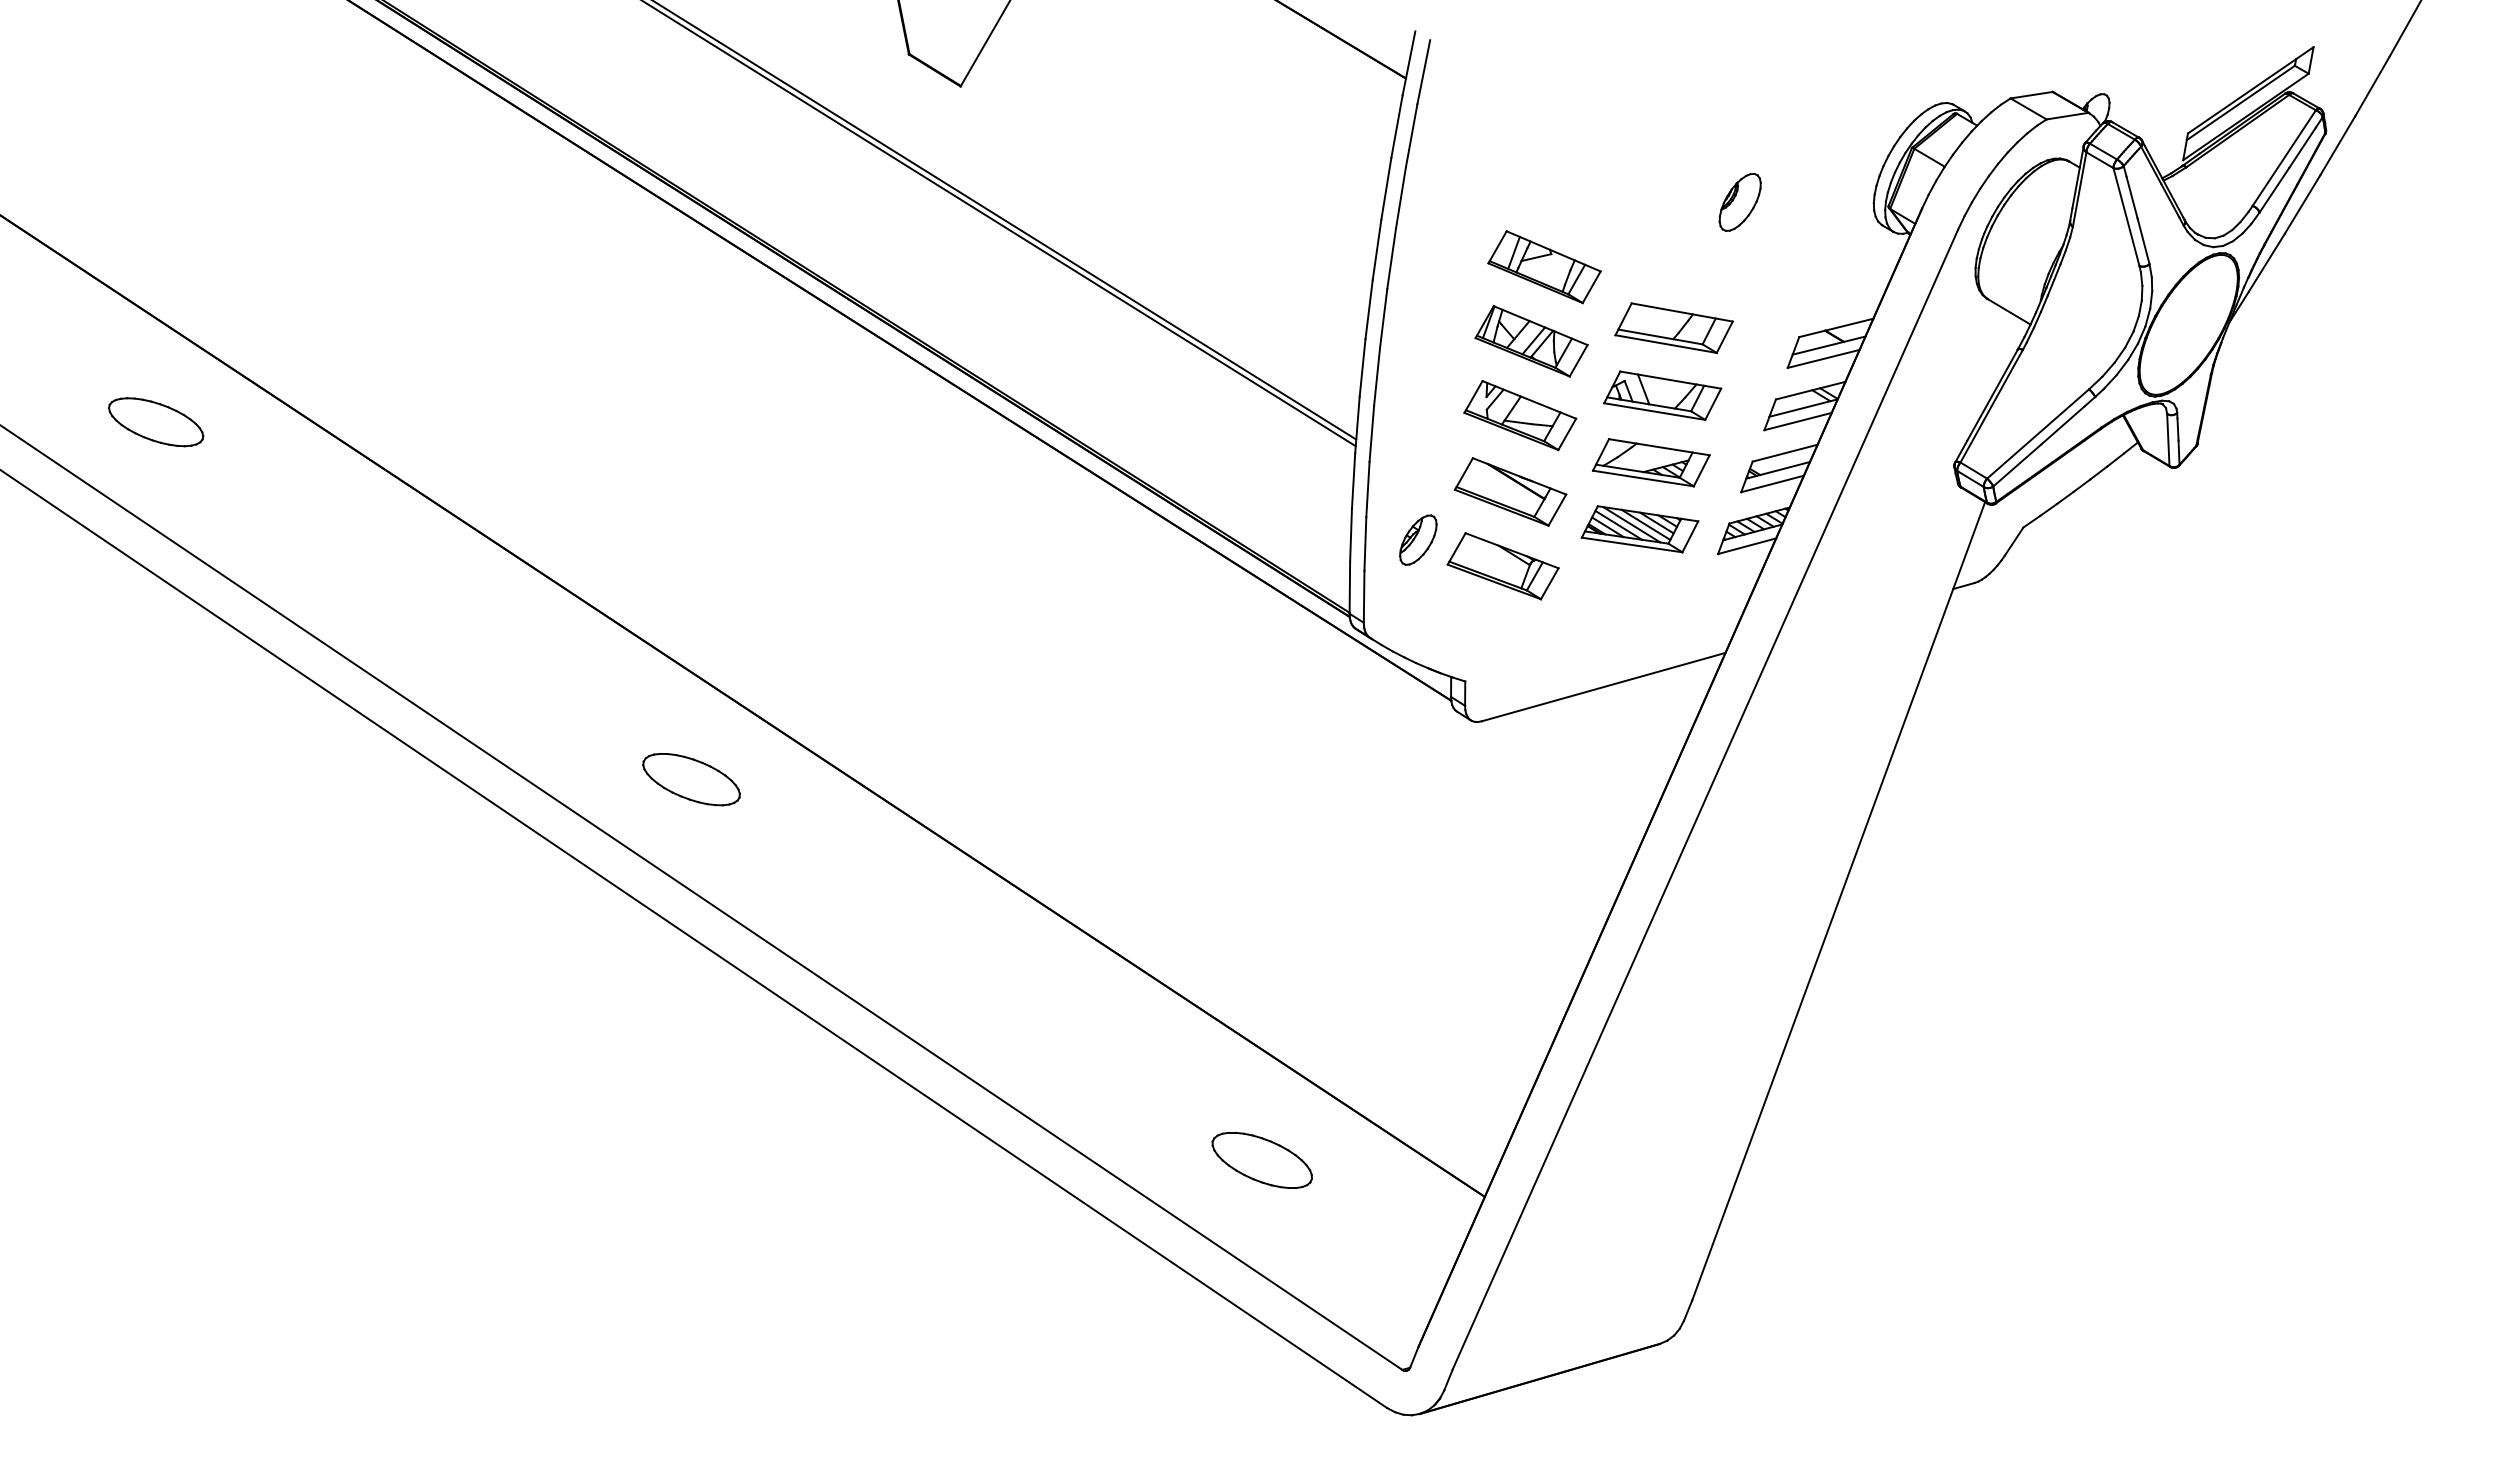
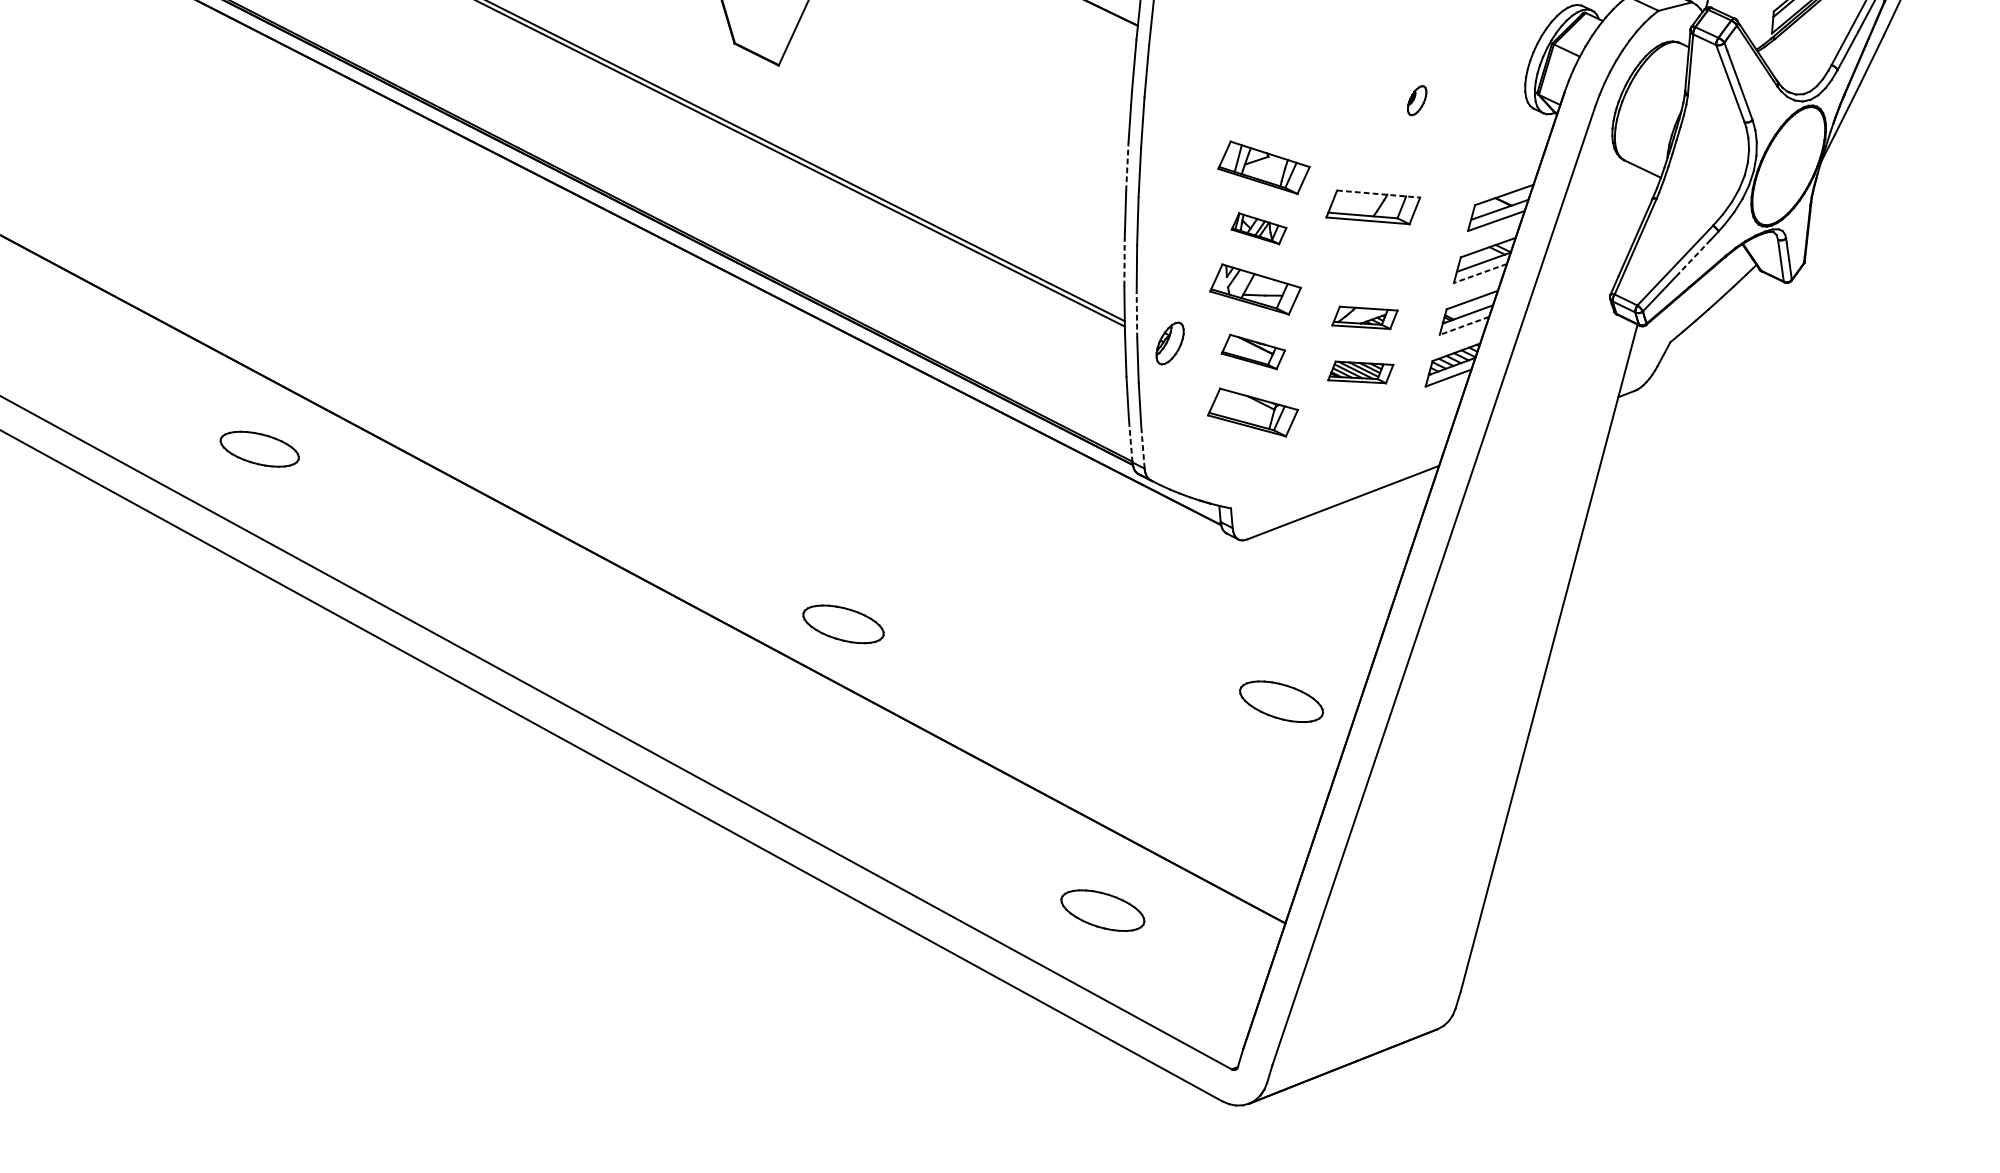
part: (1739, 201) -> (1416, 100), size x0.6
line: (1377, 249) -> (1127, 166), solid -> dashed
line: (1682, 312) -> (1378, 194), solid -> dashed
part: (1531, 341) -> (1259, 228), size x0.6
line: (1362, 367) -> (1124, 262), solid -> dashed
part: (1662, 395) -> (1368, 262), removed
line: (1798, 421) -> (1480, 273), solid -> dashed
part: (156, 422) -> (260, 449), moved
line: (2062, 425) -> (1694, 256), solid -> dashed
line: (1371, 433) -> (1136, 315), solid -> dashed
part: (1651, 462) -> (1365, 317), size x0.7
line: (1772, 484) -> (1464, 326), solid -> dashed
part: (1510, 491) -> (1253, 351), size x0.7
part: (1639, 529) -> (1360, 372), size x0.7
part: (1418, 539) -> (1170, 343), moved
line: (1349, 587) -> (1130, 441), solid -> dashed
line: (1364, 596) -> (1143, 447), solid -> dashed
part: (691, 779) -> (843, 624), moved
part: (1504, 923) -> (1280, 701), added

